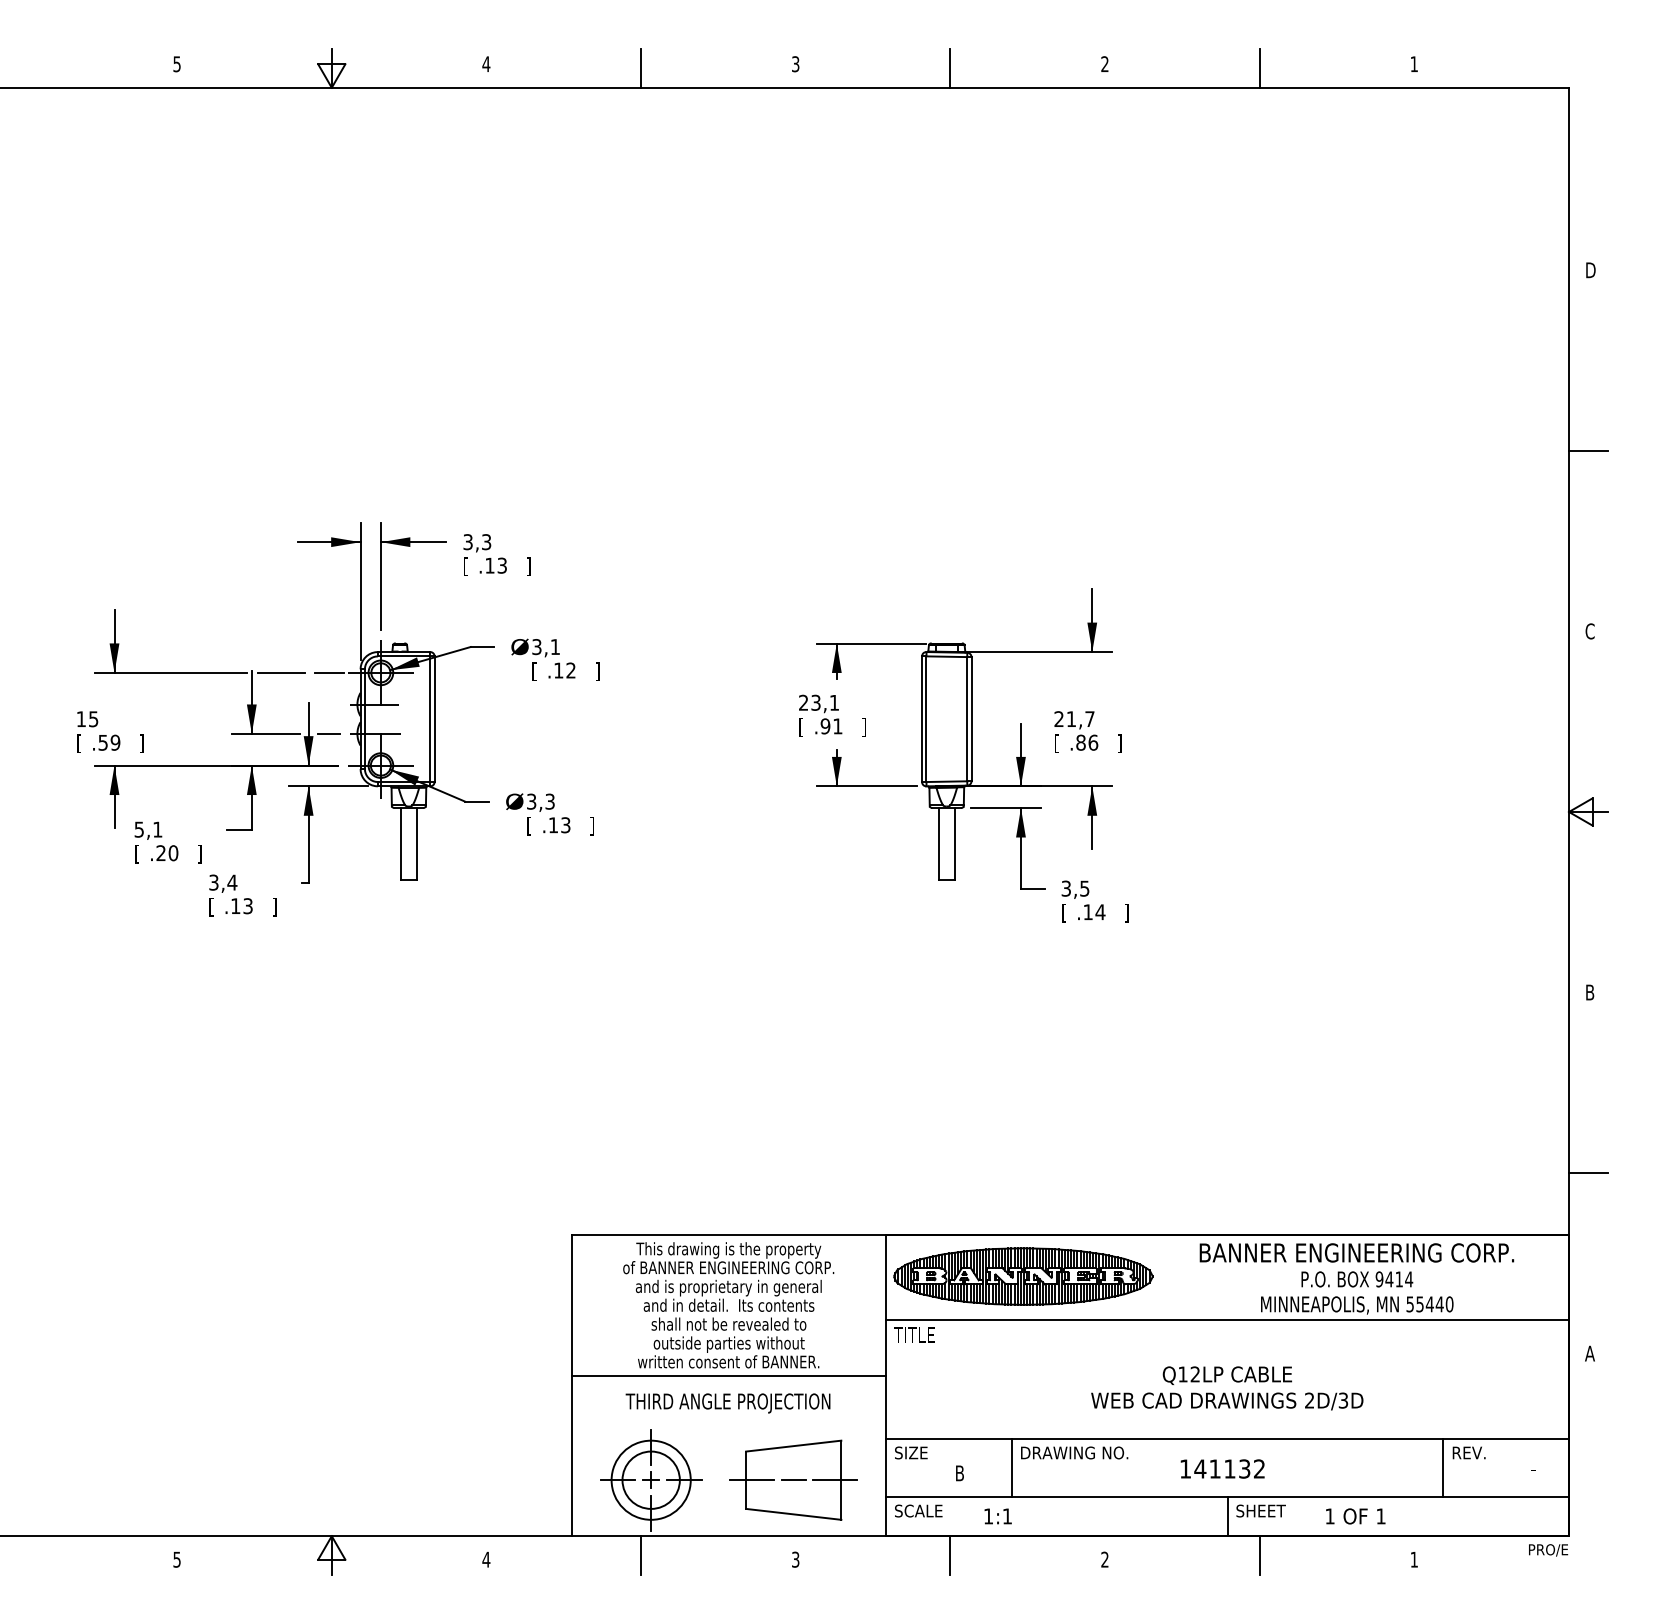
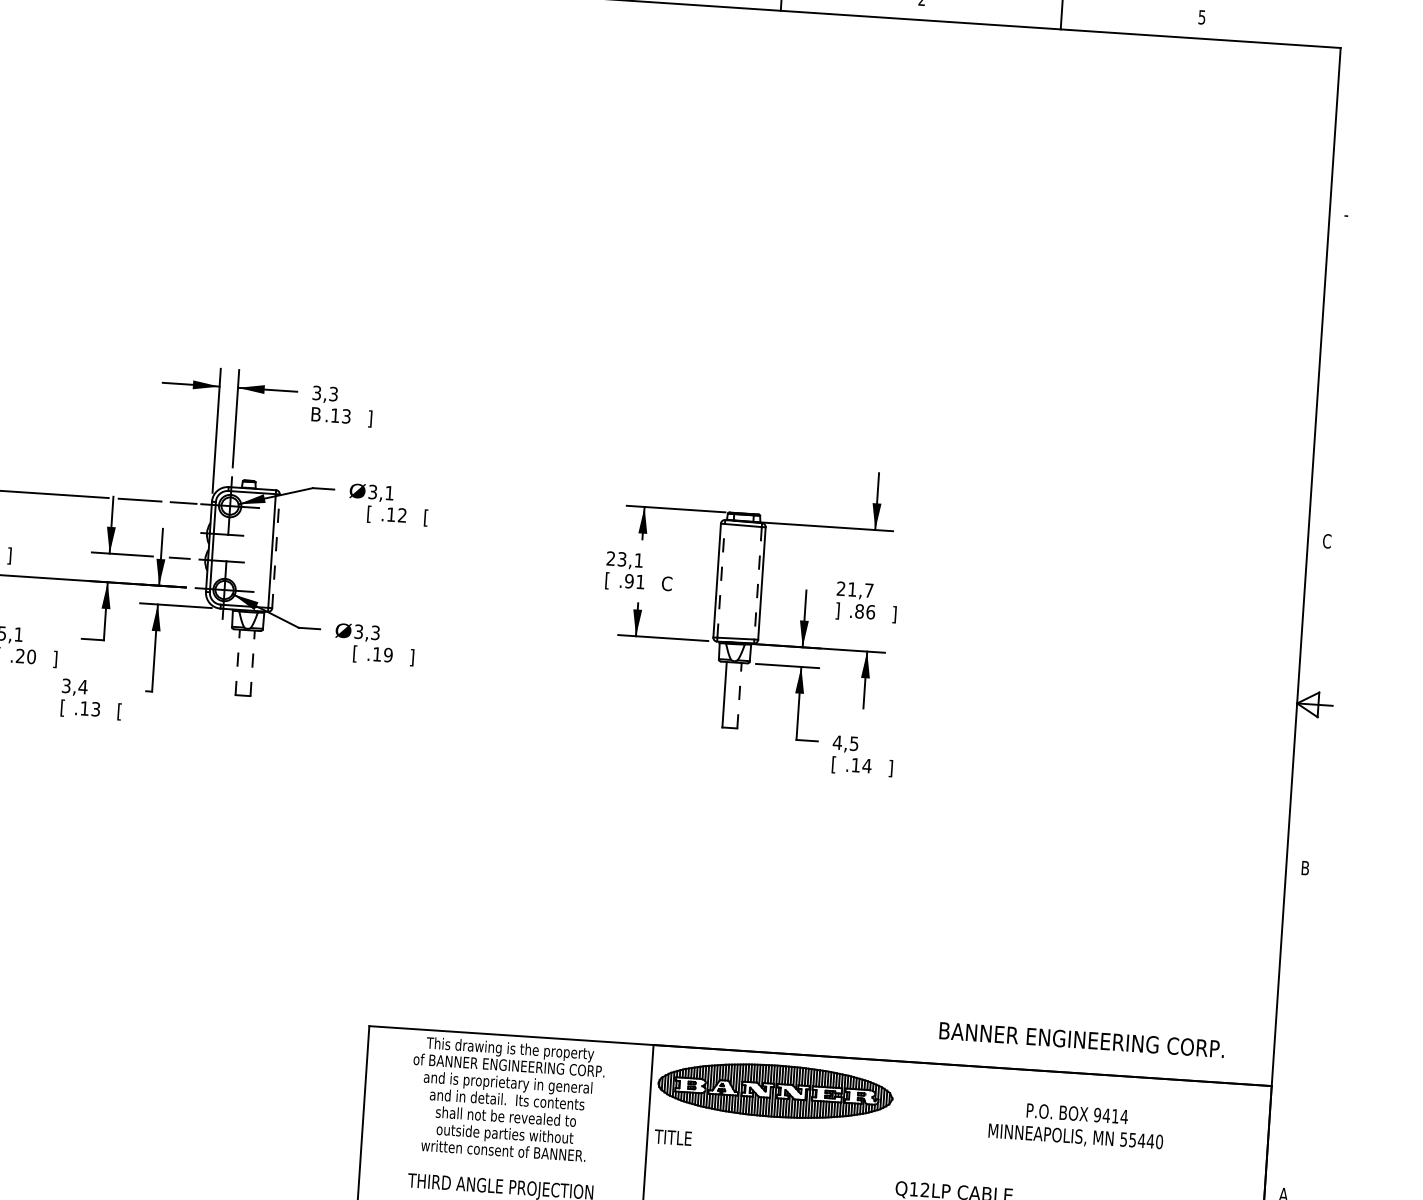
text: (1413, 64) -> (1201, 17), 1 -> 5
text: (1590, 270) -> (1349, 214), D -> -
line: (1588, 450) -> (1336, 377), removed
text: (468, 566) -> (315, 415), [ -> B
text: (597, 671) -> (426, 517), ] -> [
line: (434, 719) -> (275, 551), solid -> dashed
line: (926, 719) -> (721, 581), solid -> dashed
line: (967, 719) -> (758, 583), solid -> dashed
text: (866, 727) -> (666, 584), ] -> C
text: (1056, 743) -> (837, 610), [ -> ]
text: (565, 825) -> (388, 655), .13 -> .19
line: (400, 843) -> (237, 661), solid -> dashed
line: (417, 843) -> (253, 662), solid -> dashed
line: (955, 843) -> (739, 695), solid -> dashed
text: (1066, 888) -> (837, 742), 3,5 -> 4,5
text: (274, 907) -> (119, 712), ] -> [
line: (1588, 1173) -> (1293, 1031), removed
text: (1356, 1252) -> (1081, 1039), moved
line: (1227, 1319) -> (957, 1142), removed
line: (729, 1376) -> (503, 1163), removed

